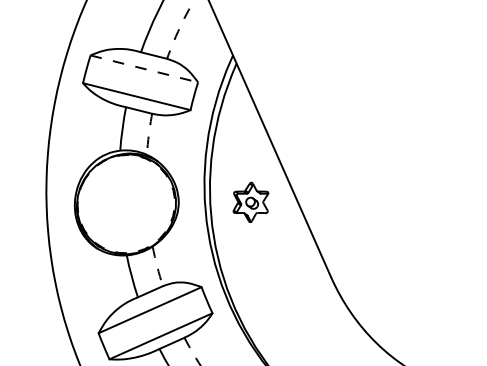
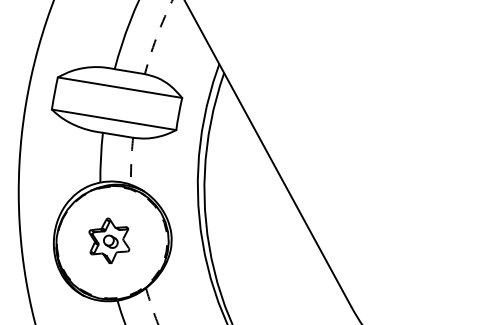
line: (144, 69) -> (120, 88), dashed -> solid
part: (250, 201) -> (108, 239), moved

